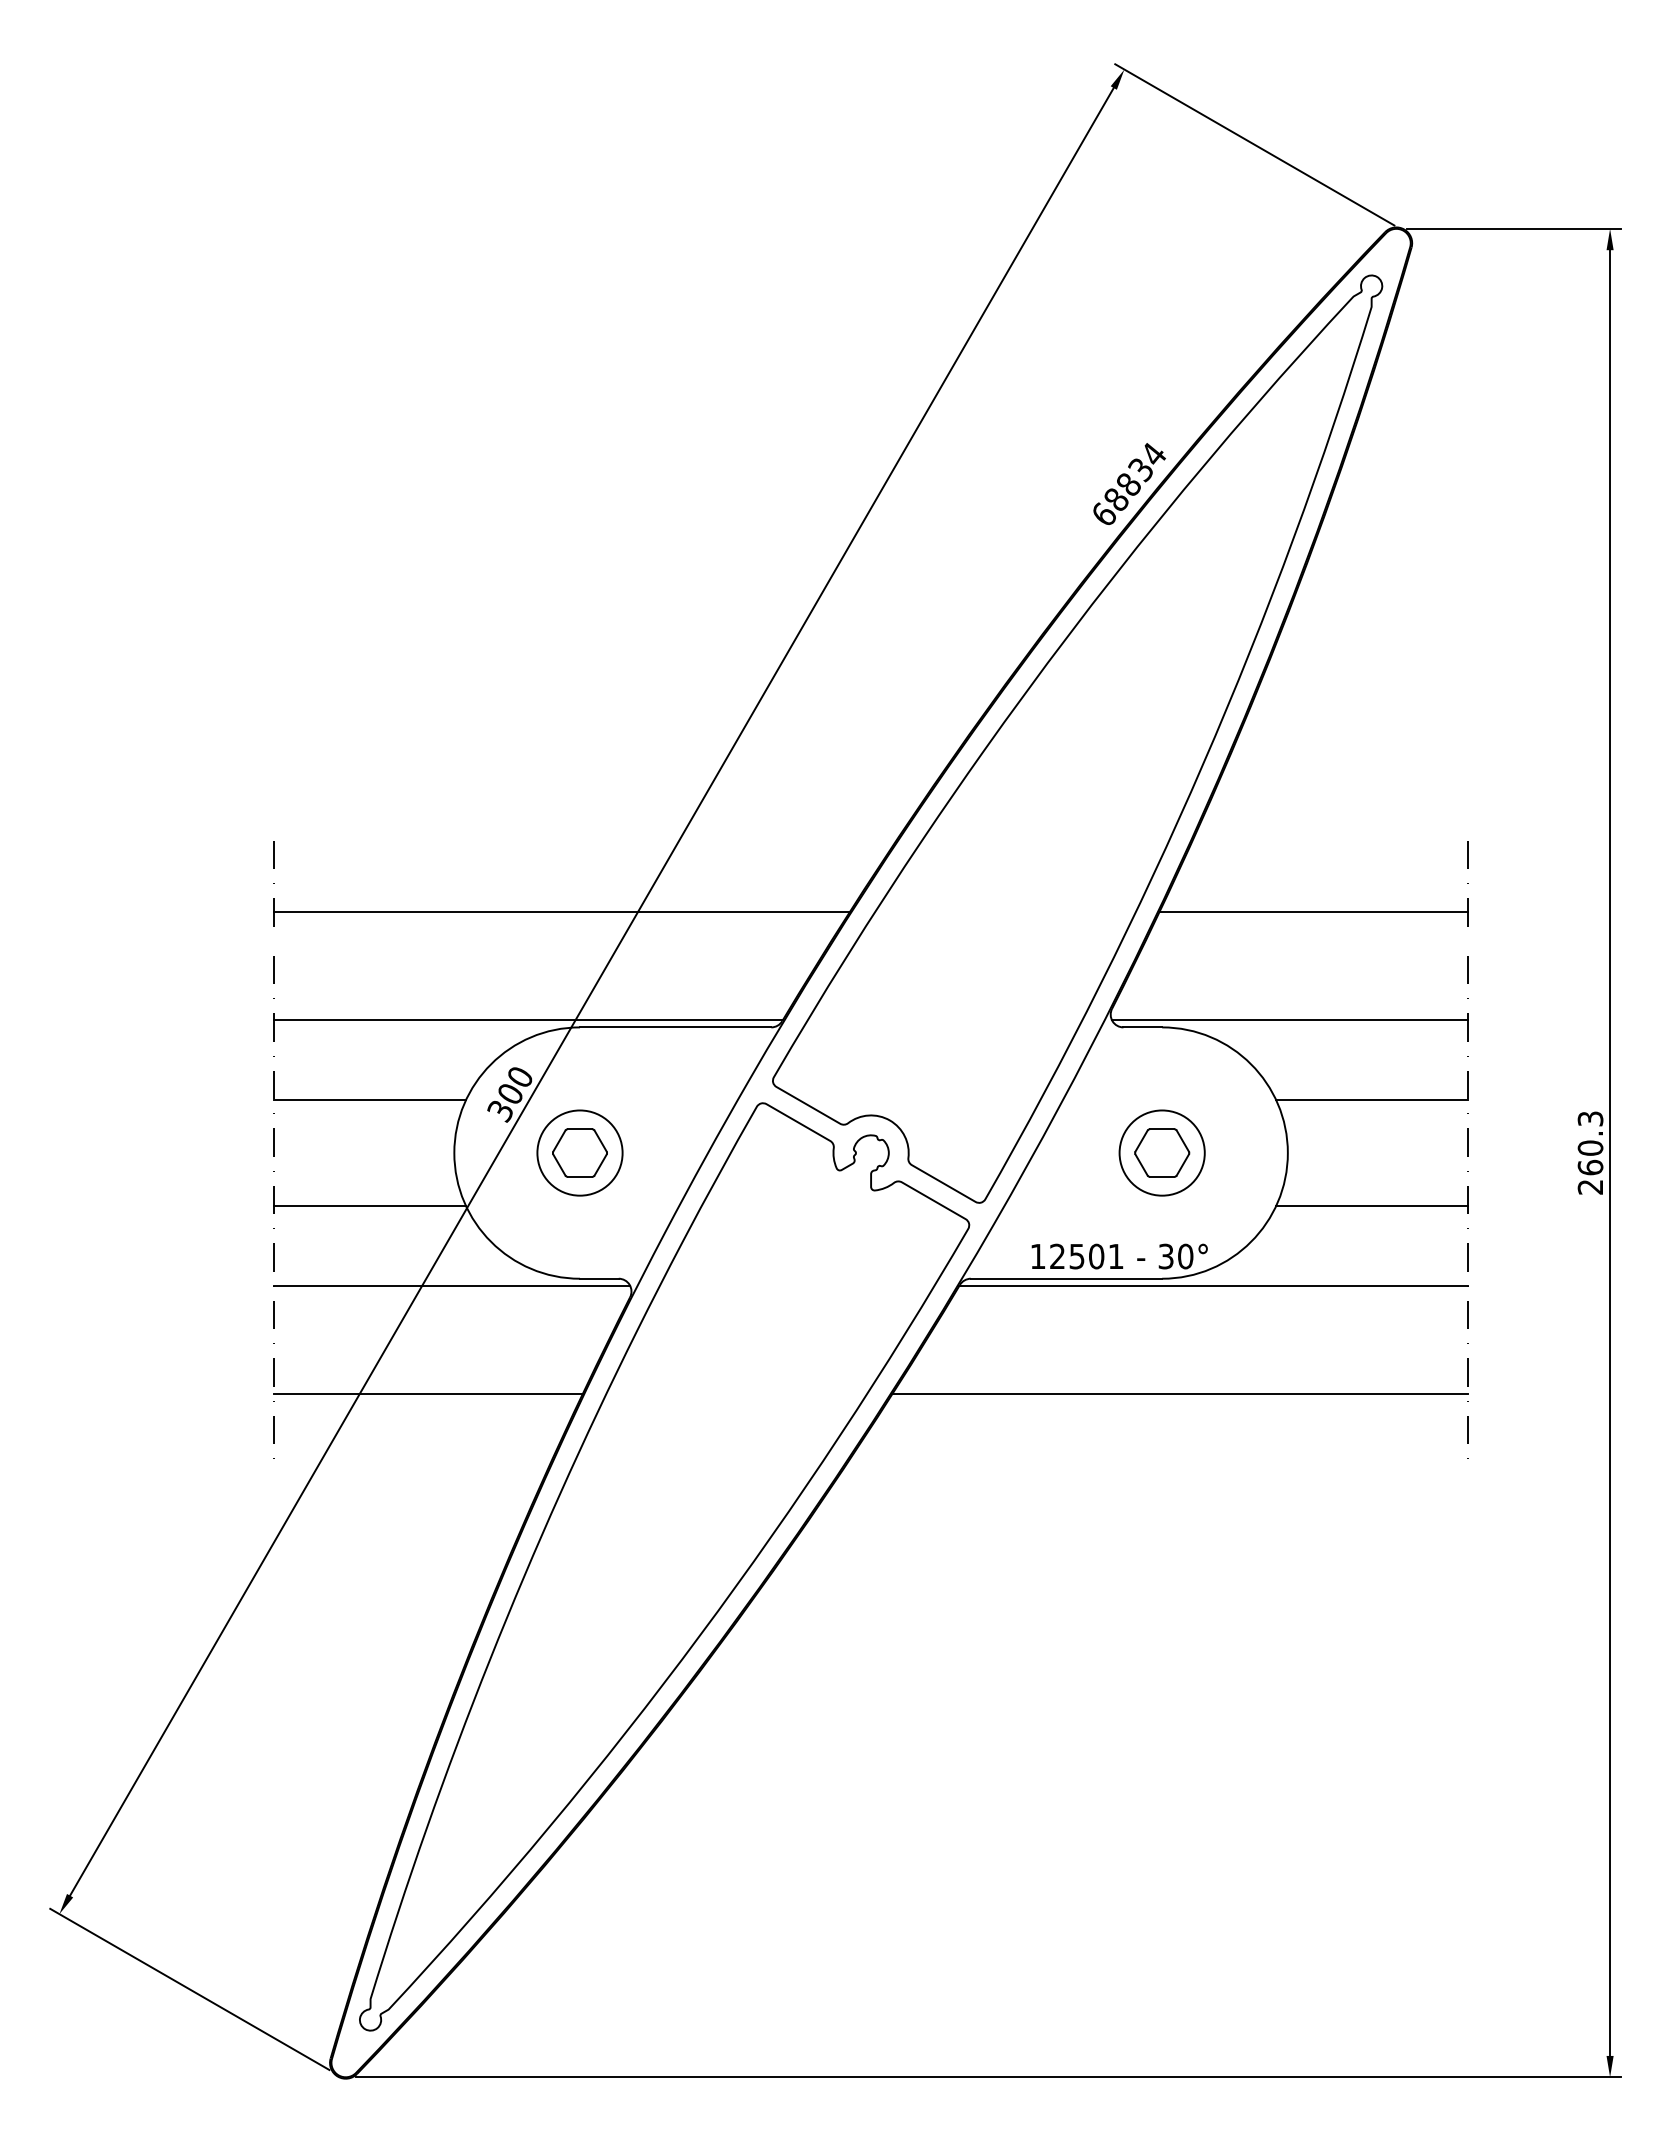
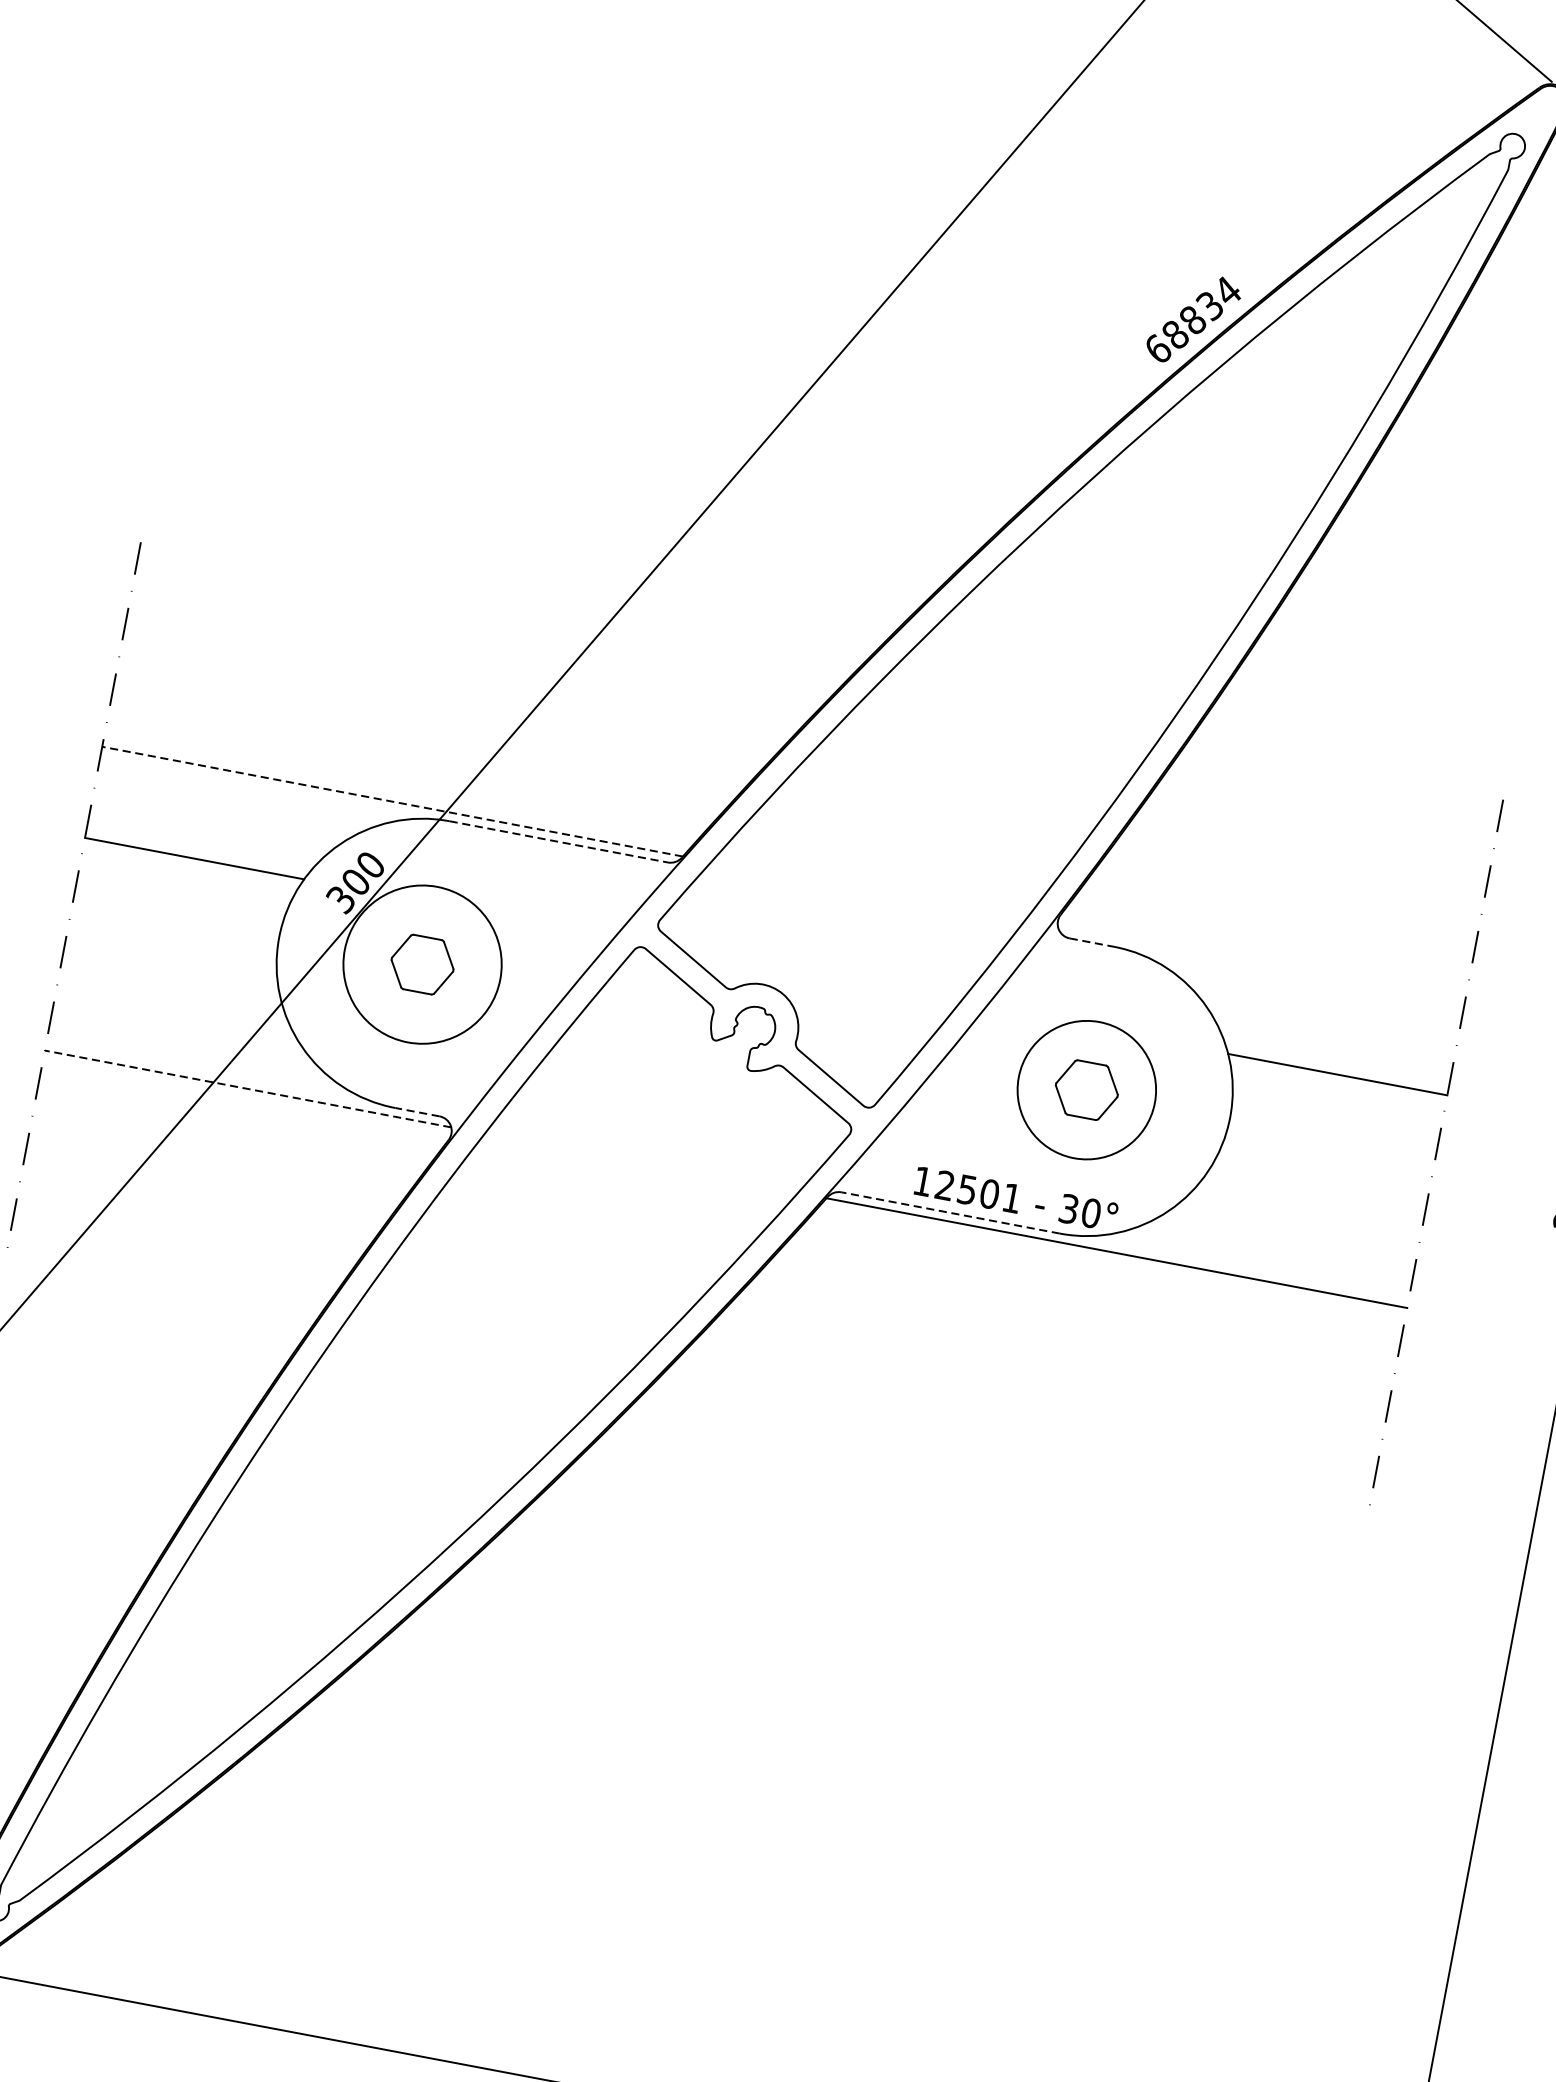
line: (562, 911) -> (454, 685), removed
line: (1313, 911) -> (1311, 847), removed
line: (528, 1019) -> (392, 801), solid -> dashed
line: (1289, 1019) -> (1260, 965), removed
line: (675, 1027) -> (558, 841), solid -> dashed
line: (1143, 1027) -> (1092, 942), solid -> dashed
circle: (579, 1152) -> (422, 963), size x1.6
circle: (1161, 1152) -> (1086, 1089), size x1.4
line: (370, 1206) -> (172, 980), removed
line: (1372, 1206) -> (1315, 1196), removed
line: (598, 1278) -> (416, 1111), solid -> dashed
line: (1066, 1278) -> (950, 1212), solid -> dashed
line: (451, 1286) -> (247, 1089), solid -> dashed
line: (428, 1394) -> (197, 1207), removed
line: (1180, 1394) -> (1055, 1369), removed

